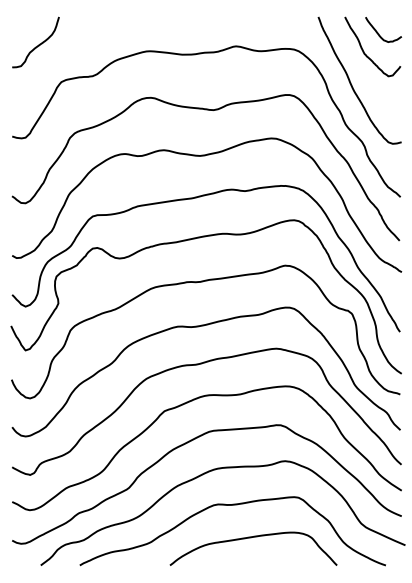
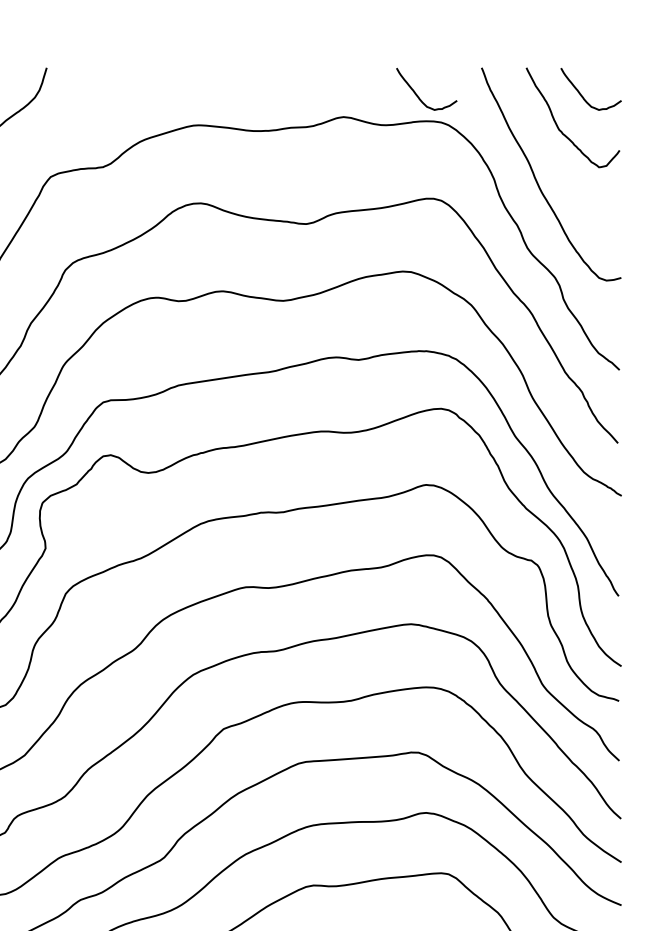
curve: (280, 32) -> (418, 93), added

